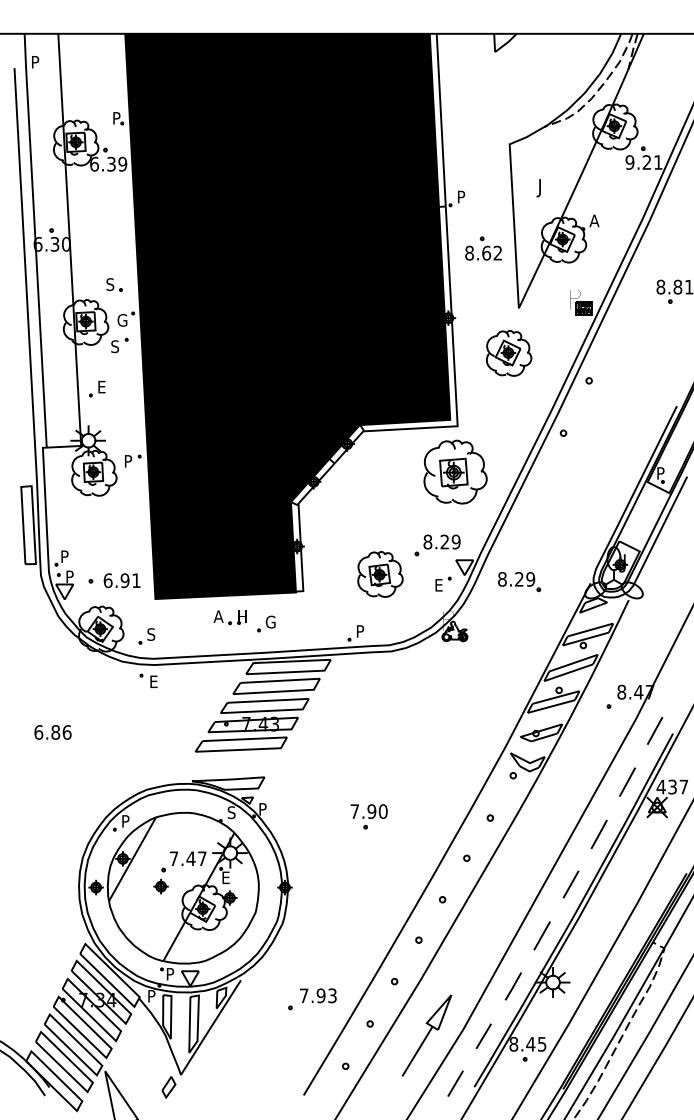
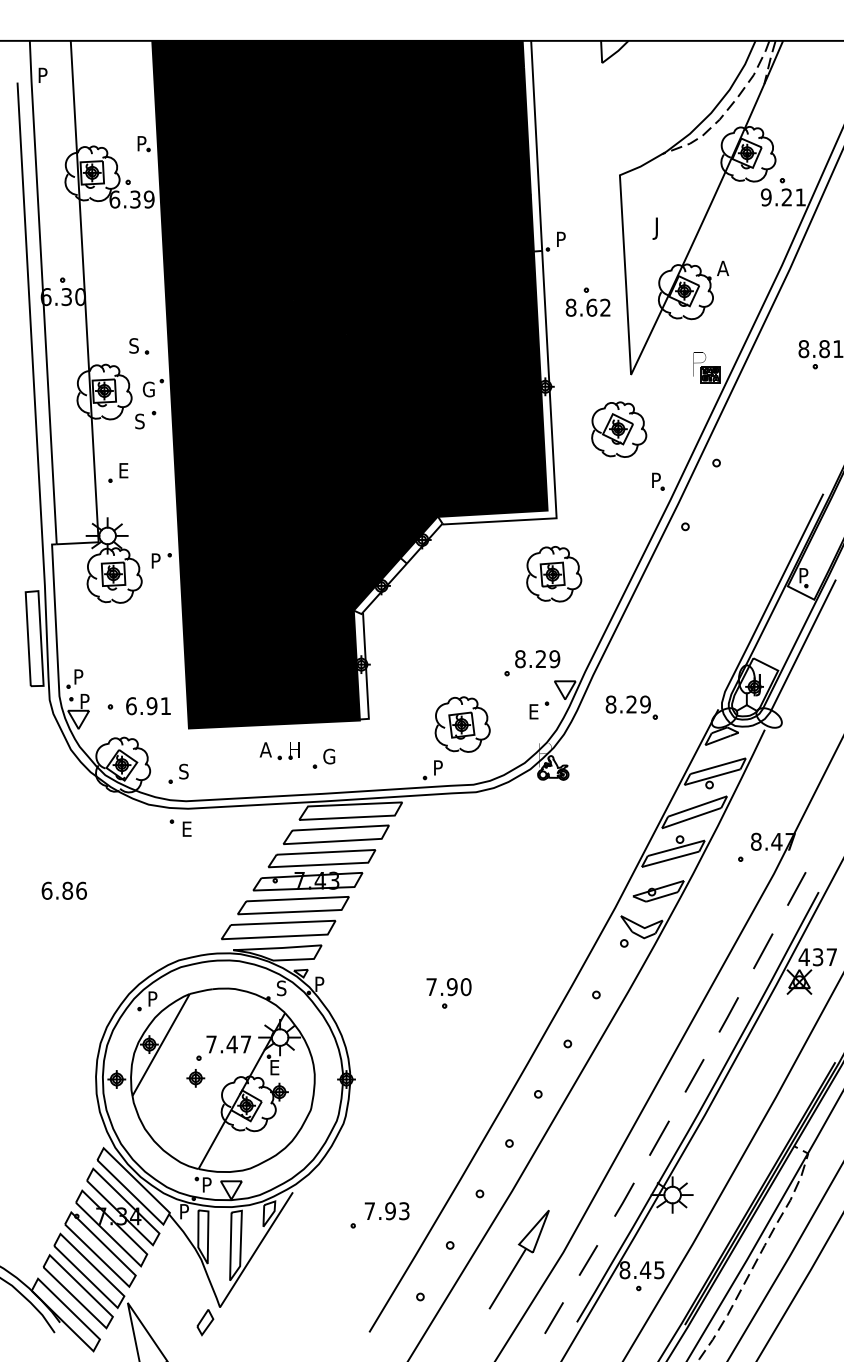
part: (541, 396) -> (658, 481), added
part: (455, 472) -> (554, 574), size x0.71
part: (380, 574) -> (462, 724), moved
part: (229, 764) -> (278, 929), added

